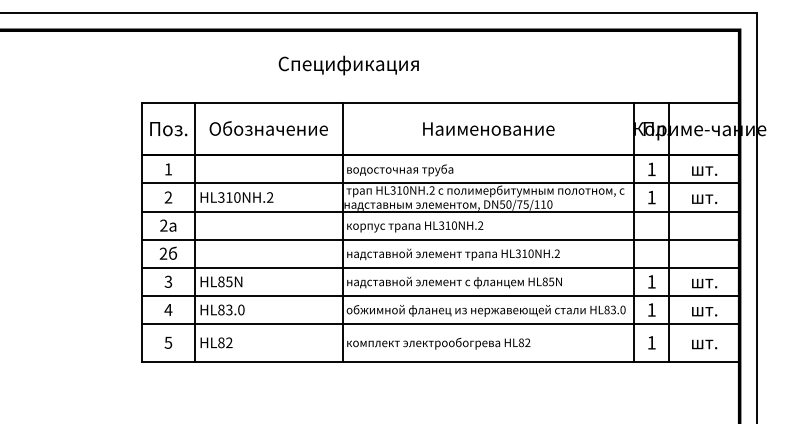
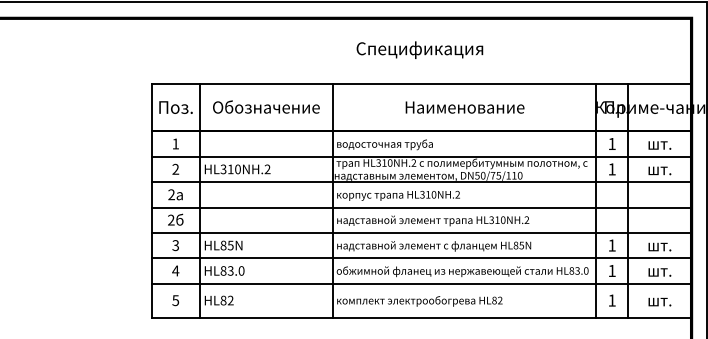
text: (348, 65) -> (419, 50), moved

